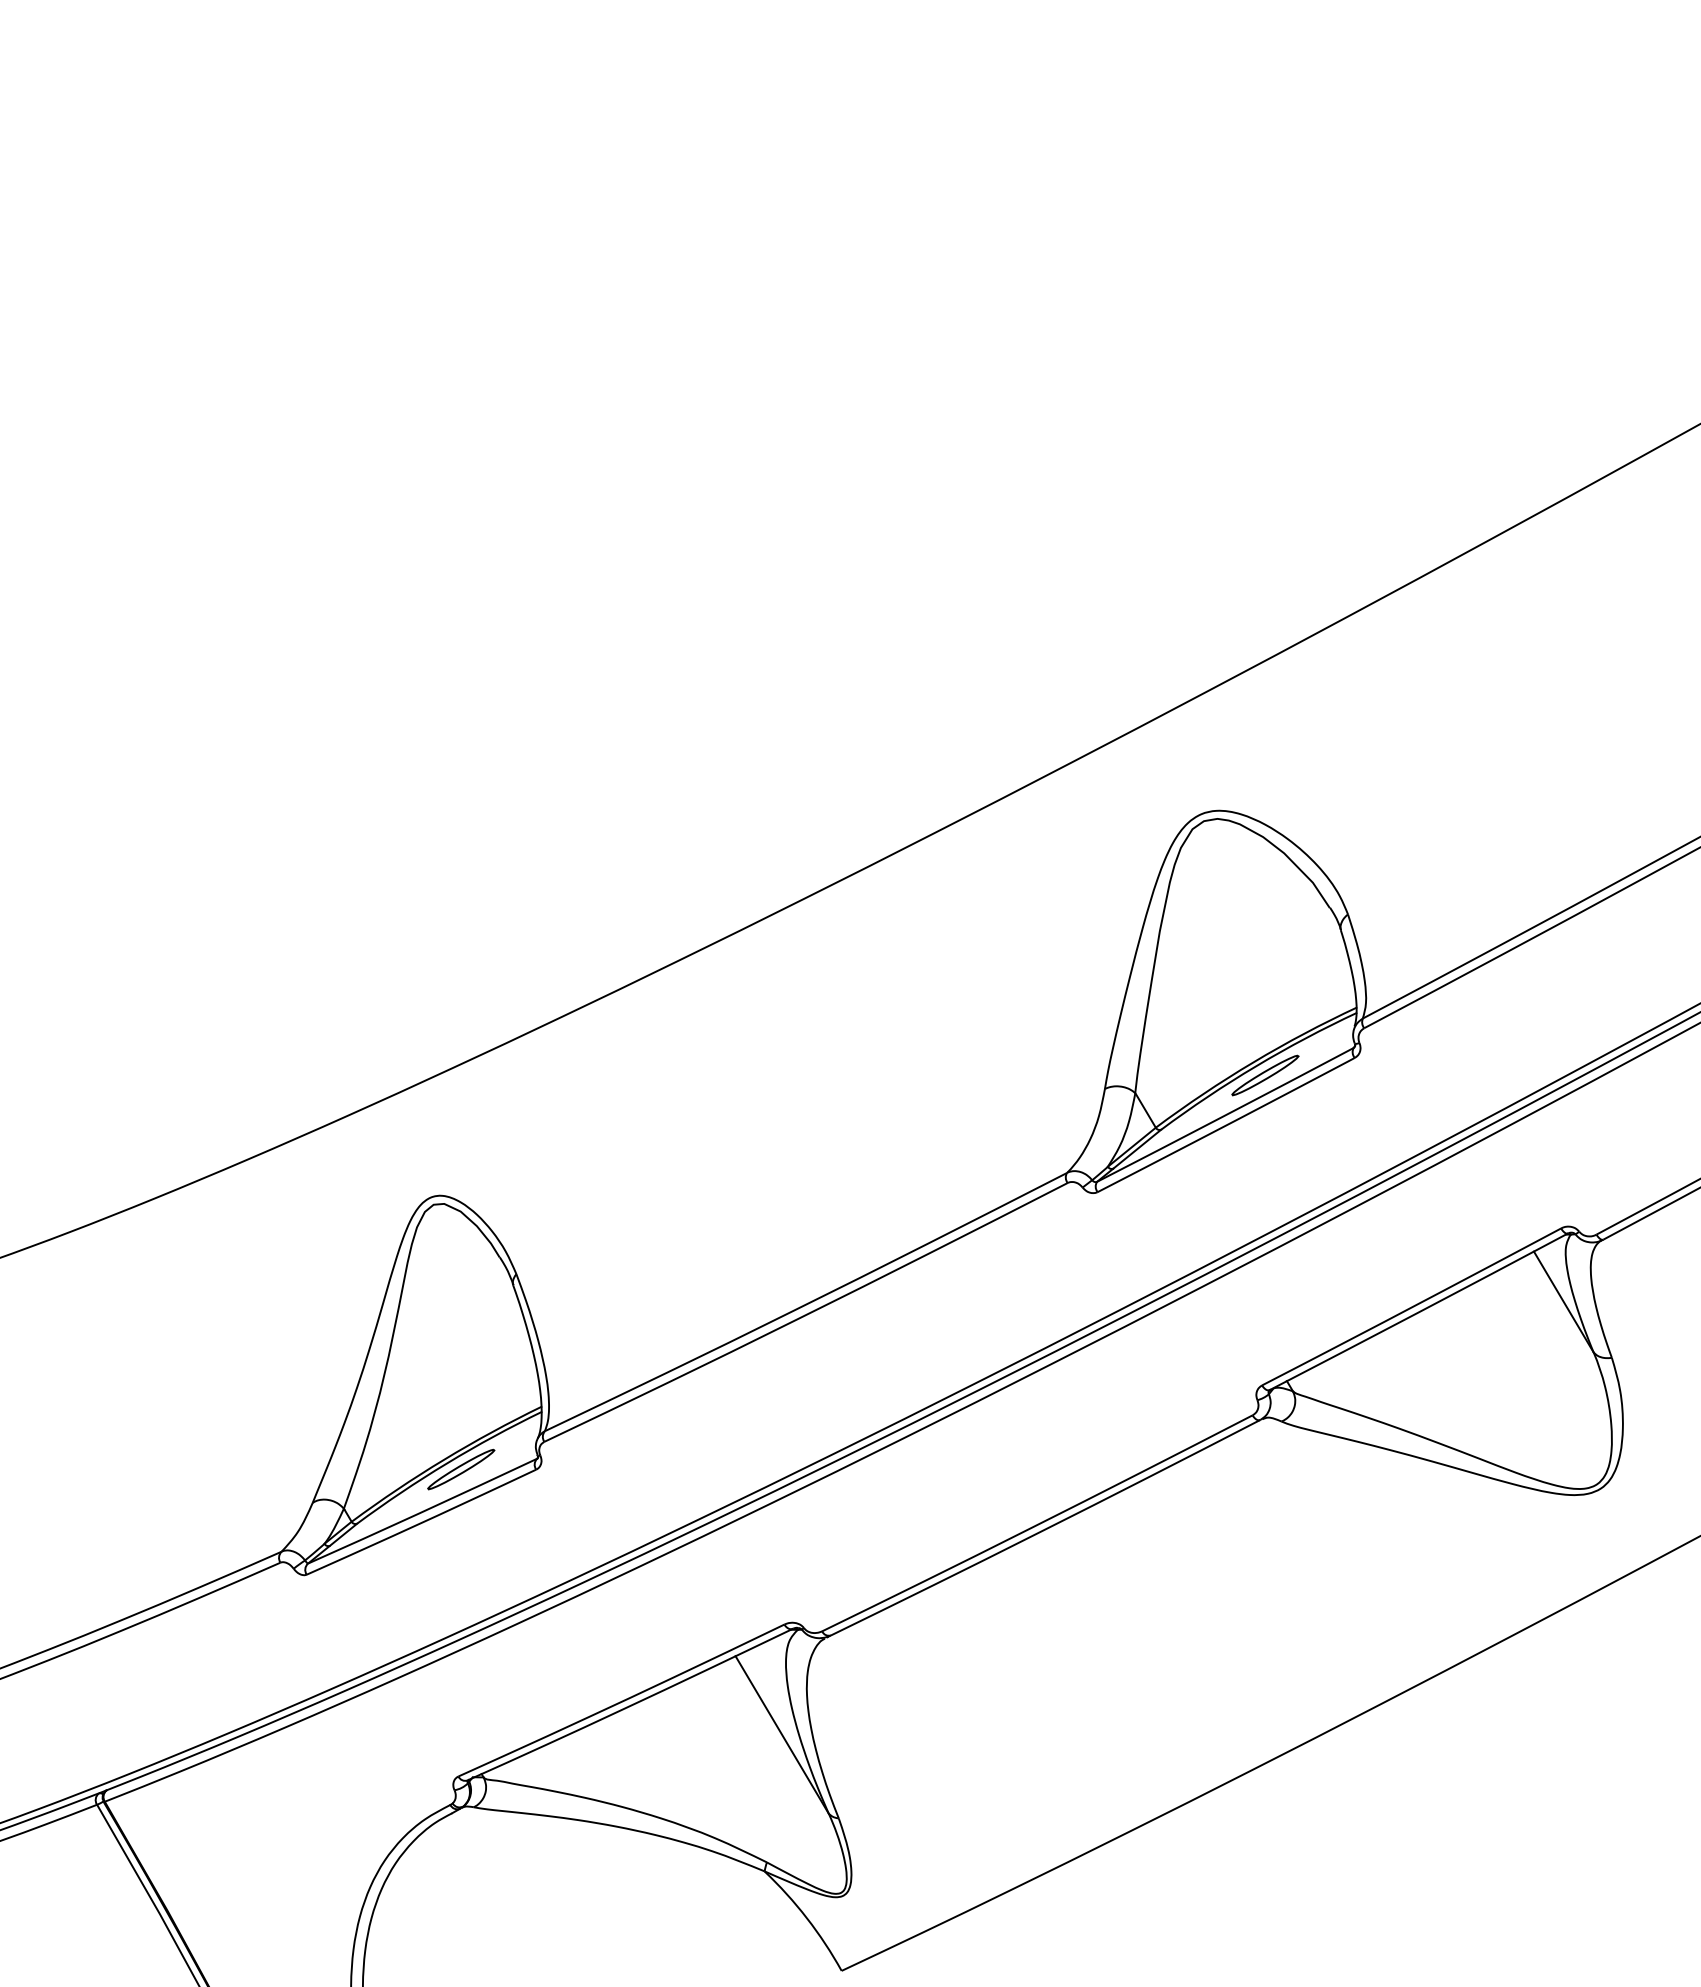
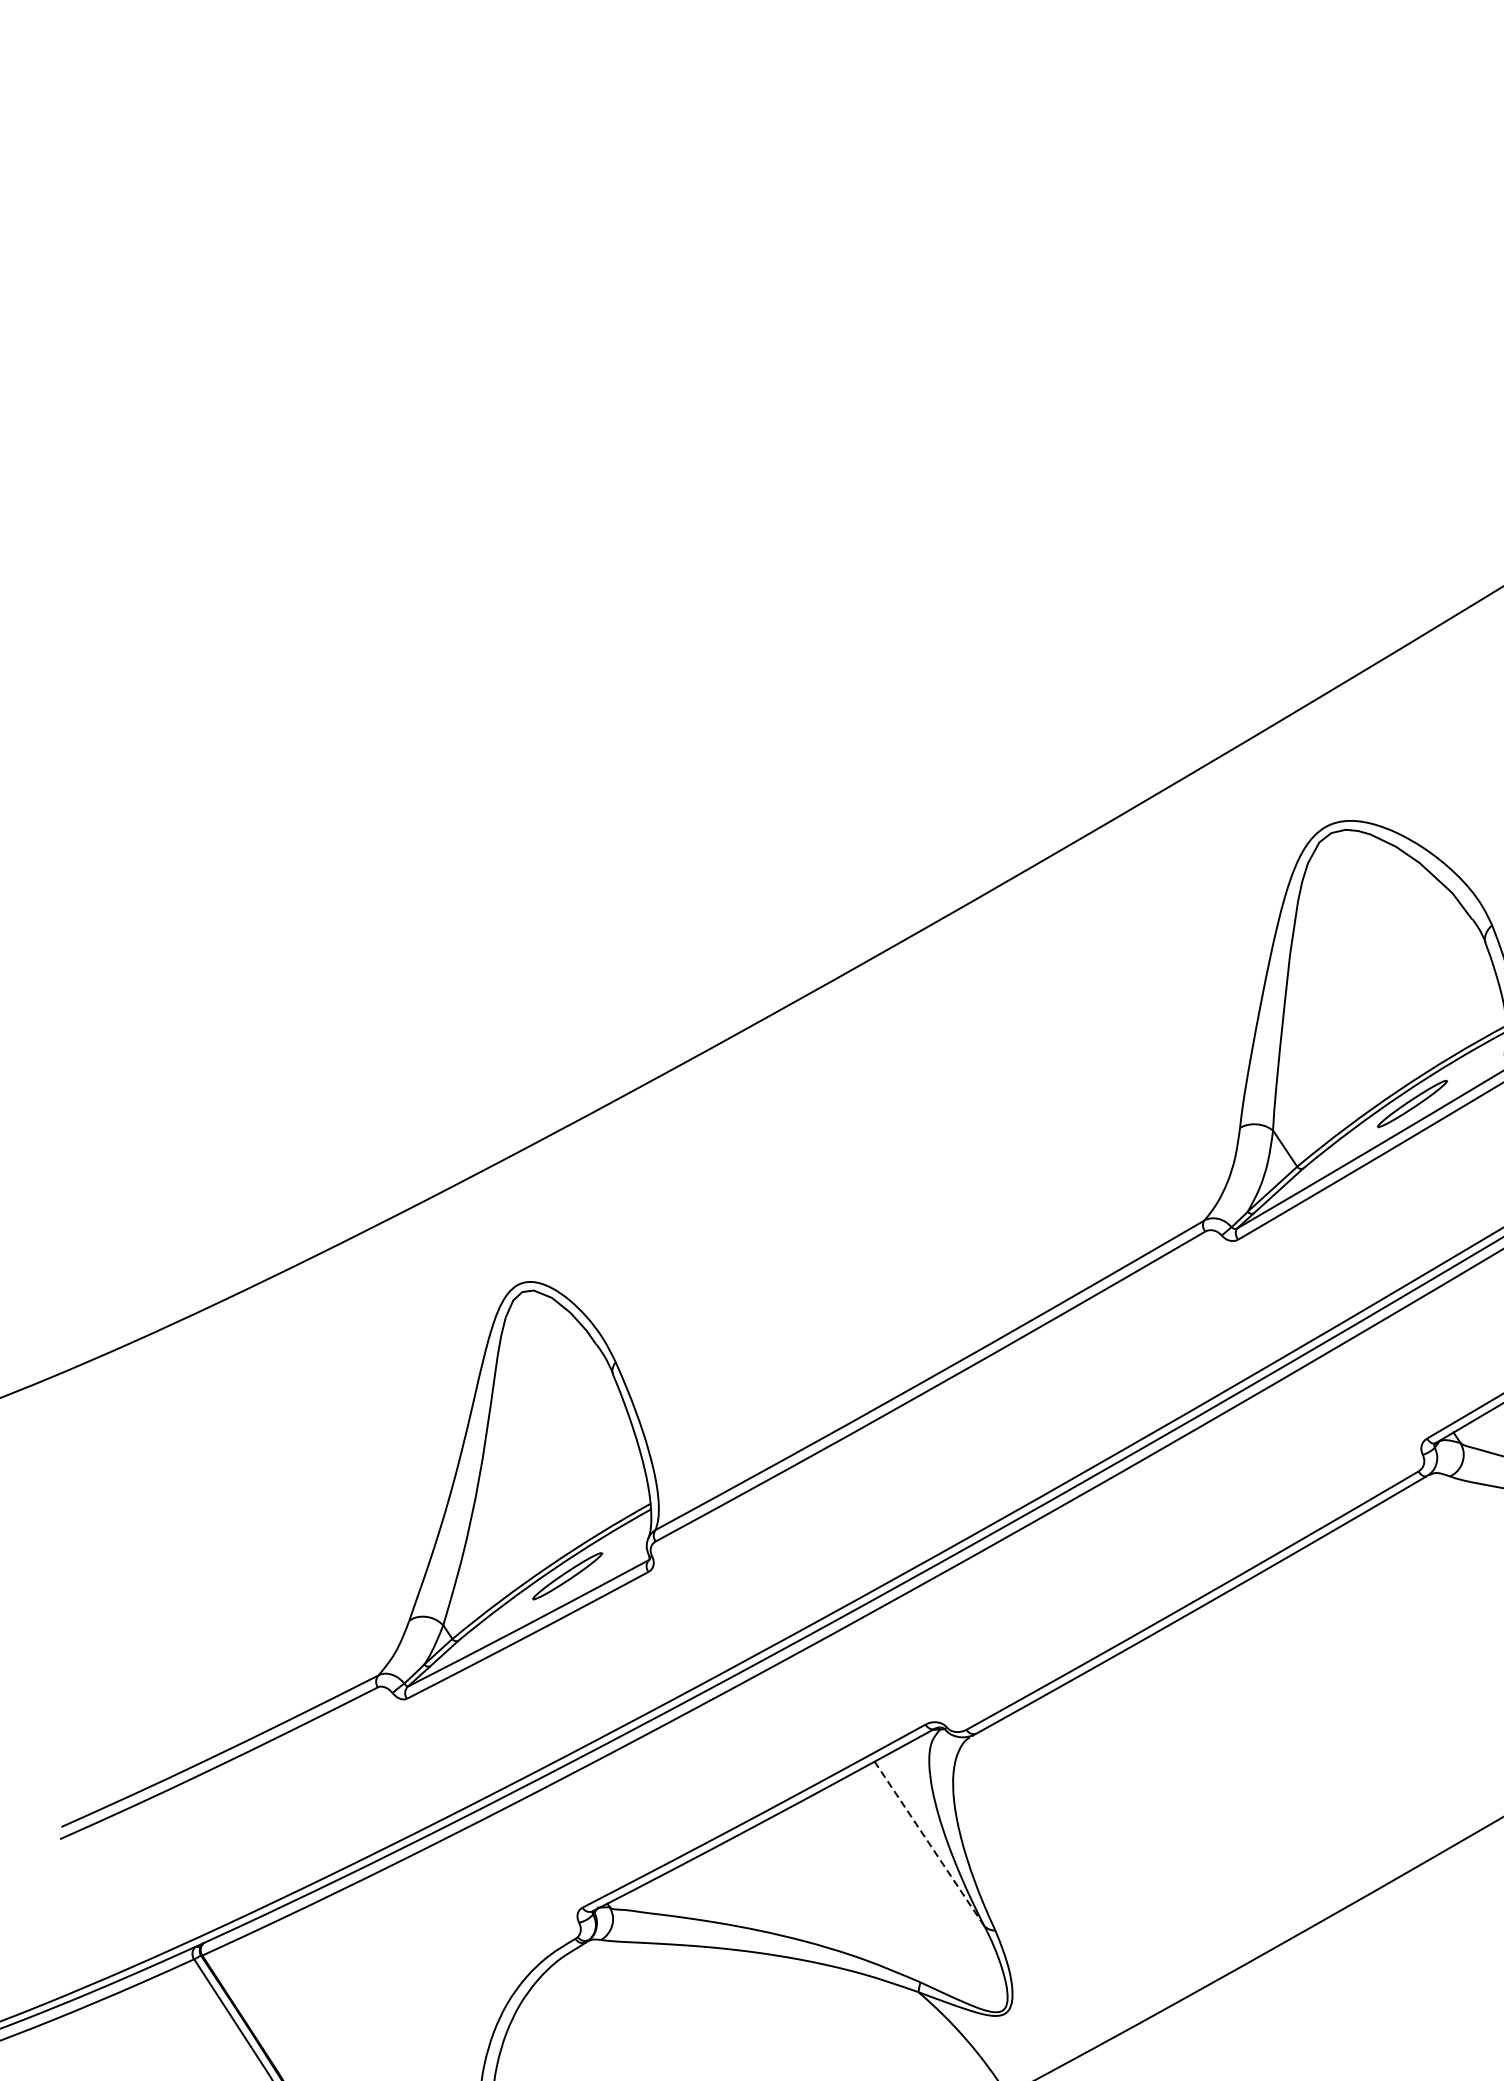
line: (781, 1734) -> (928, 1843), solid -> dashed

